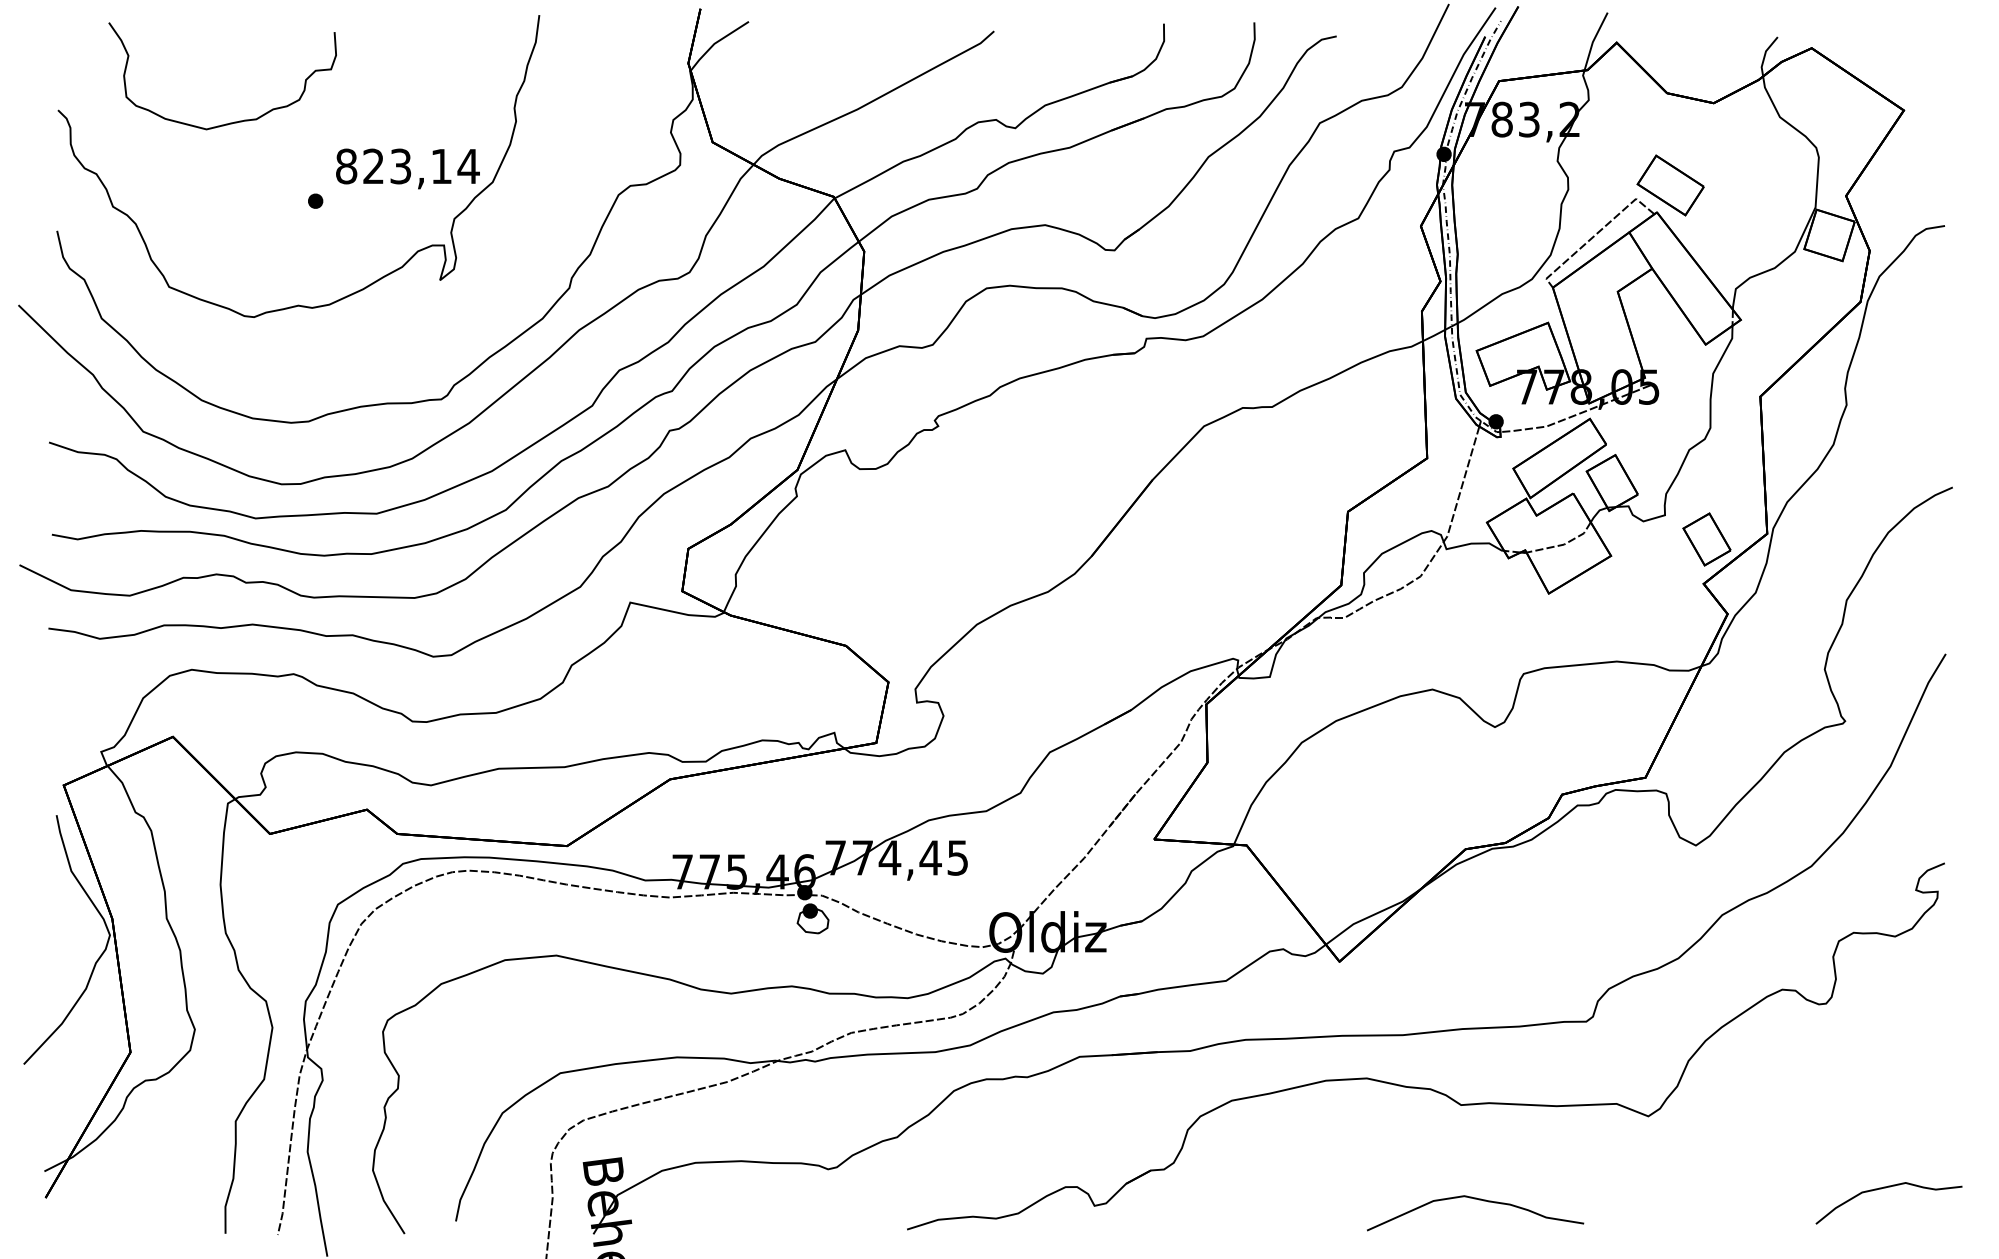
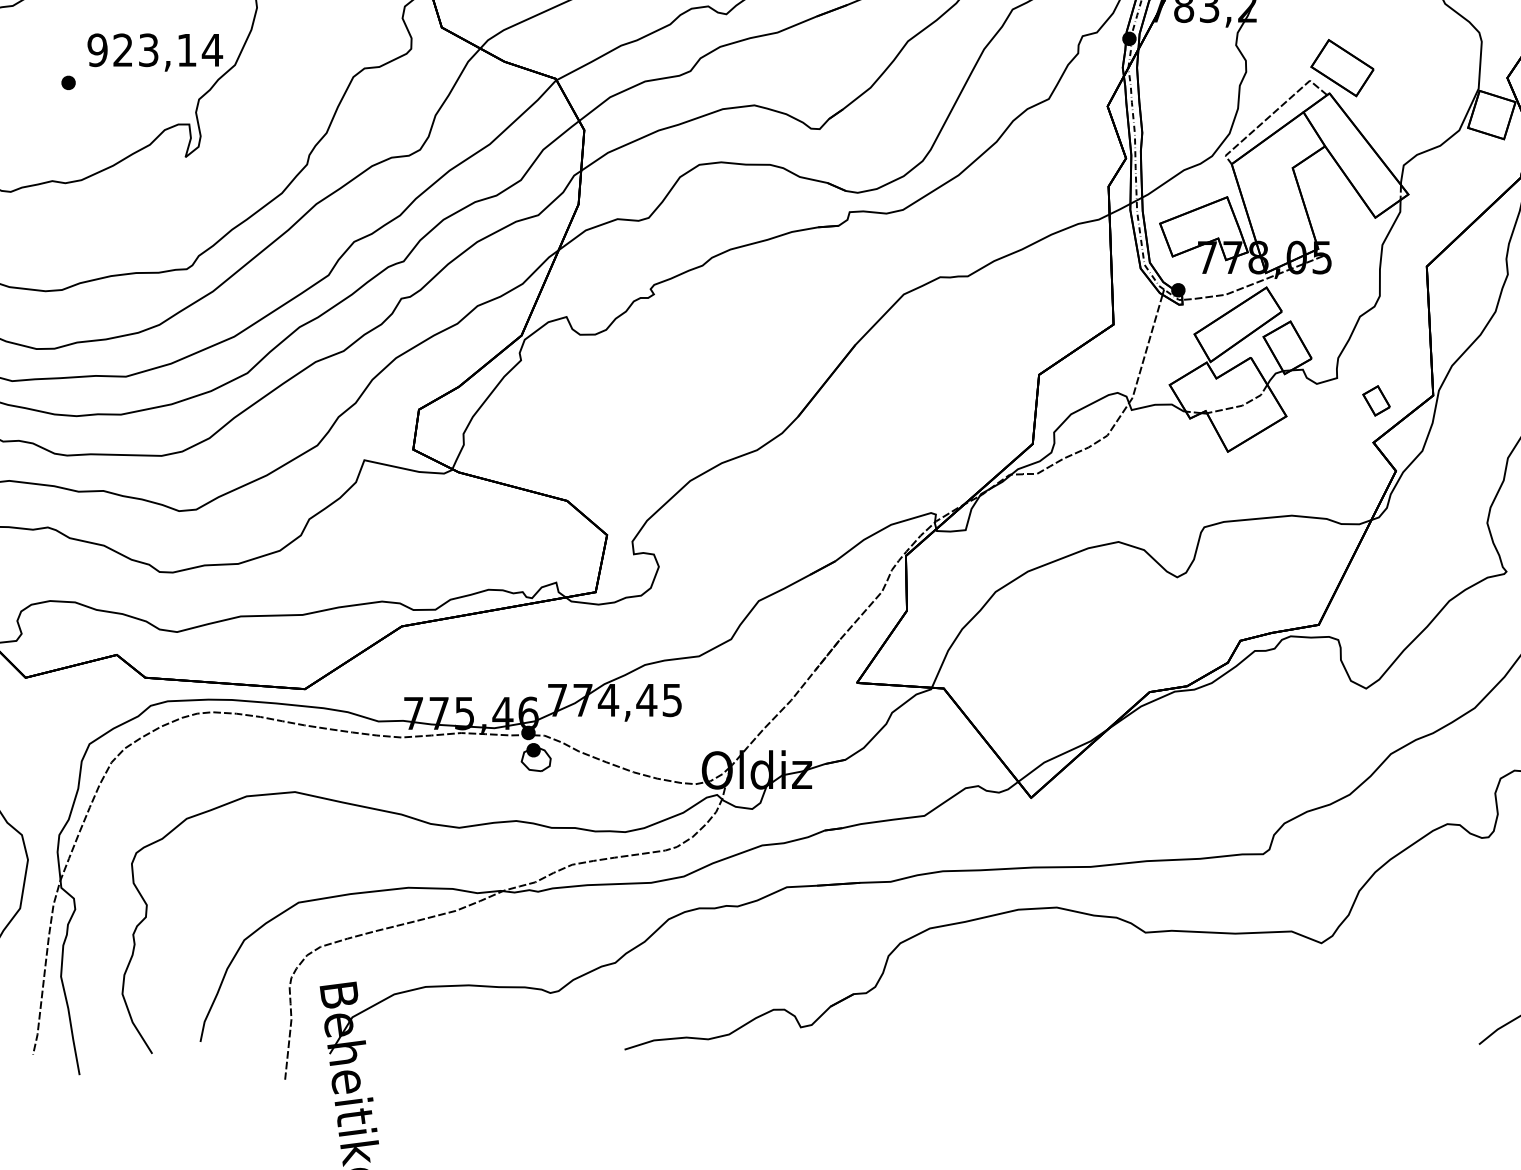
text: (346, 166) -> (97, 50), 823,14 -> 923,14
part: (1706, 539) -> (1376, 400), size x0.6
curve: (1478, 1200) -> (1161, 1022), removed

